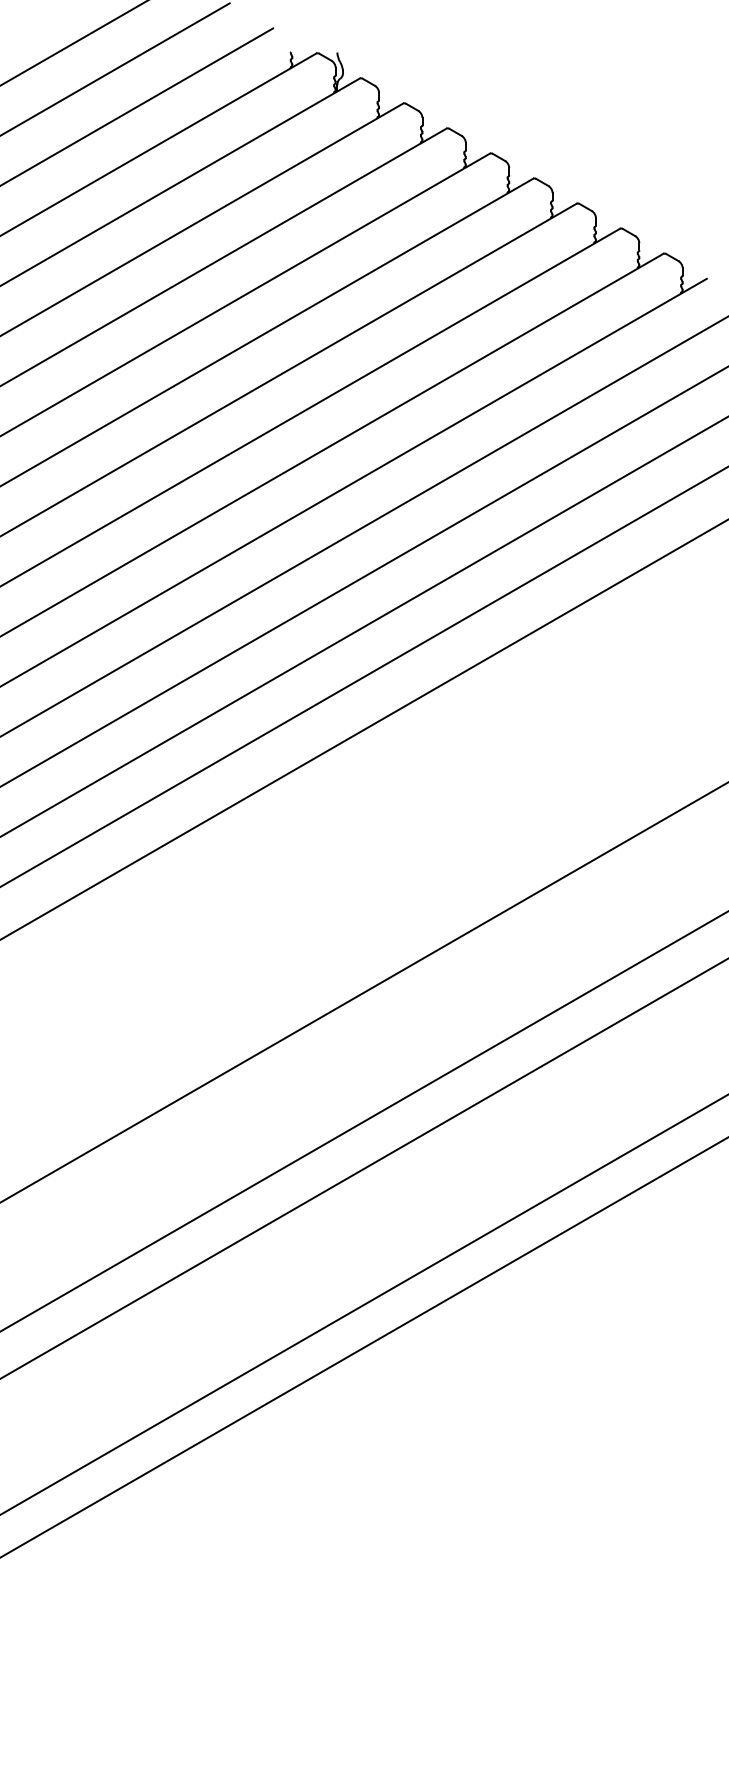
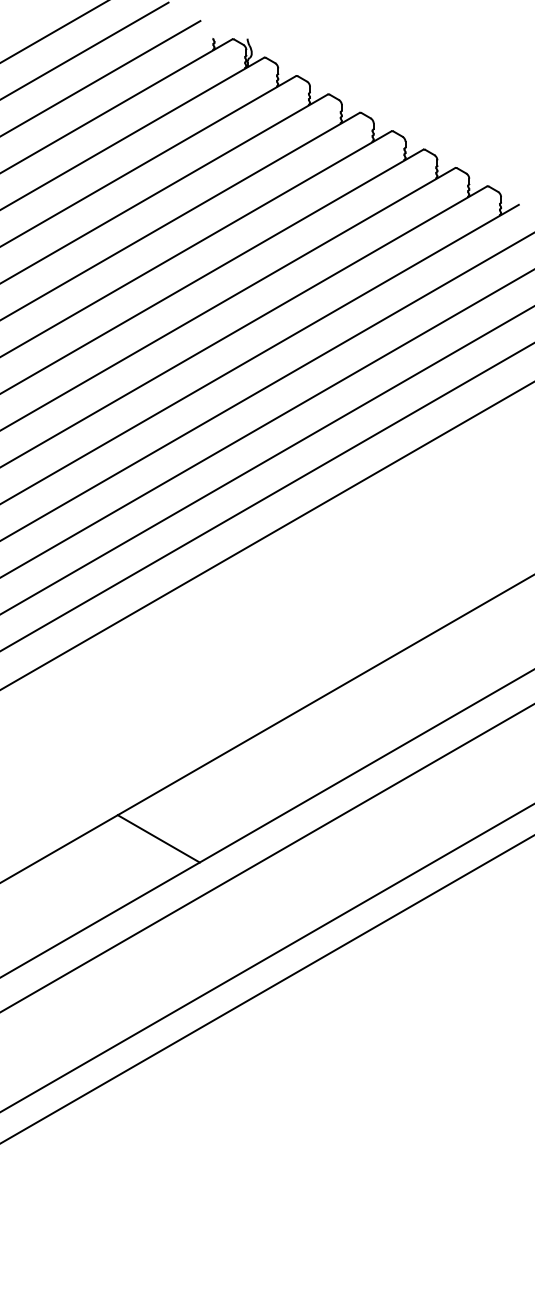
line: (216, 1141) -> (158, 838), added

